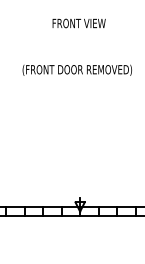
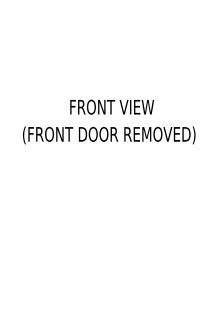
text: (78, 23) -> (111, 107), moved

